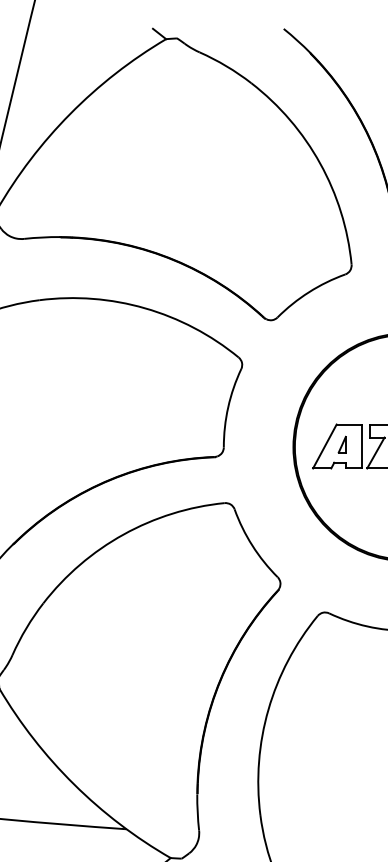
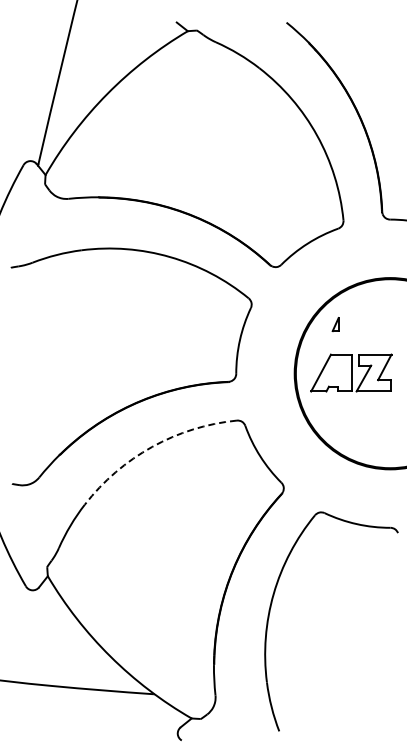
part: (342, 444) -> (335, 324), moved
arc: (124, 533) -> (152, 446), solid -> dashed

